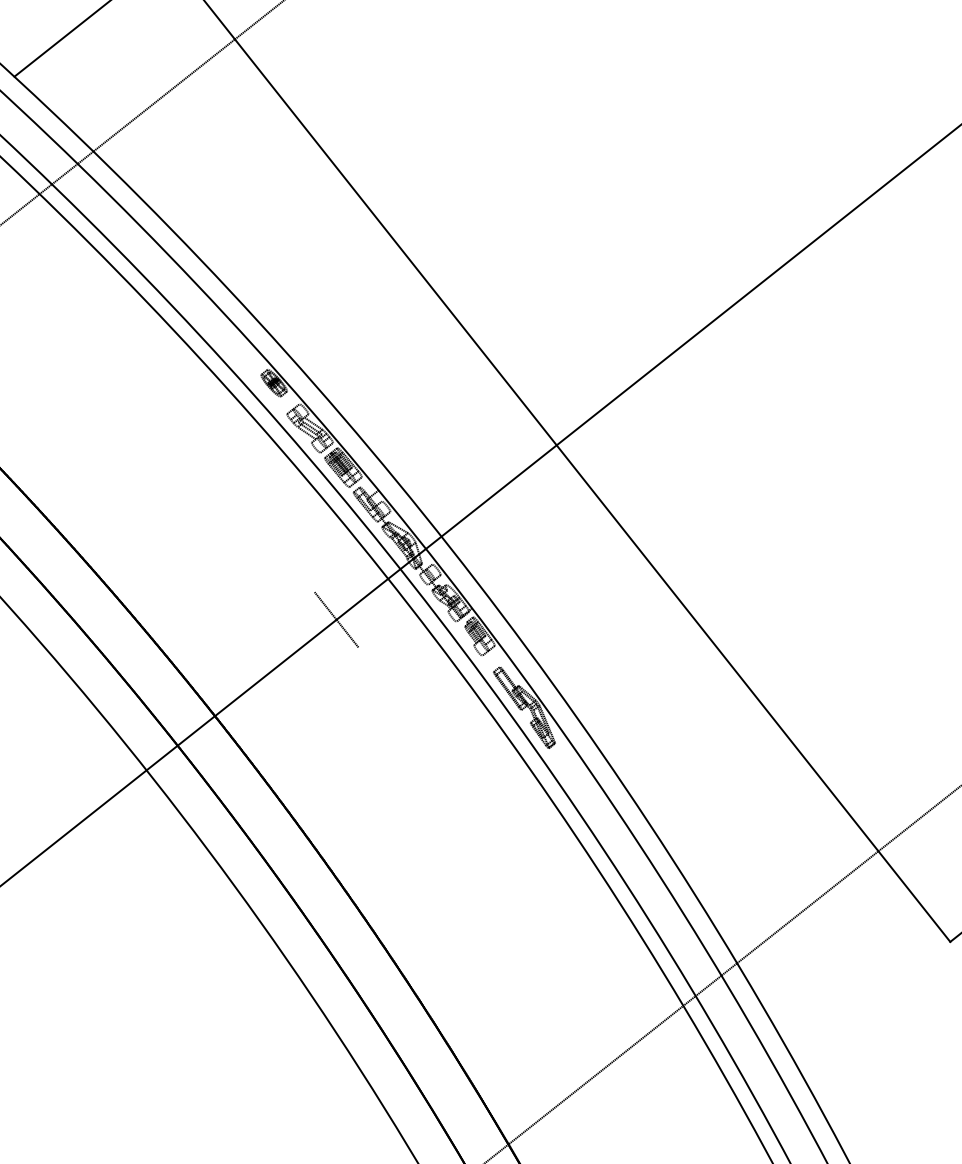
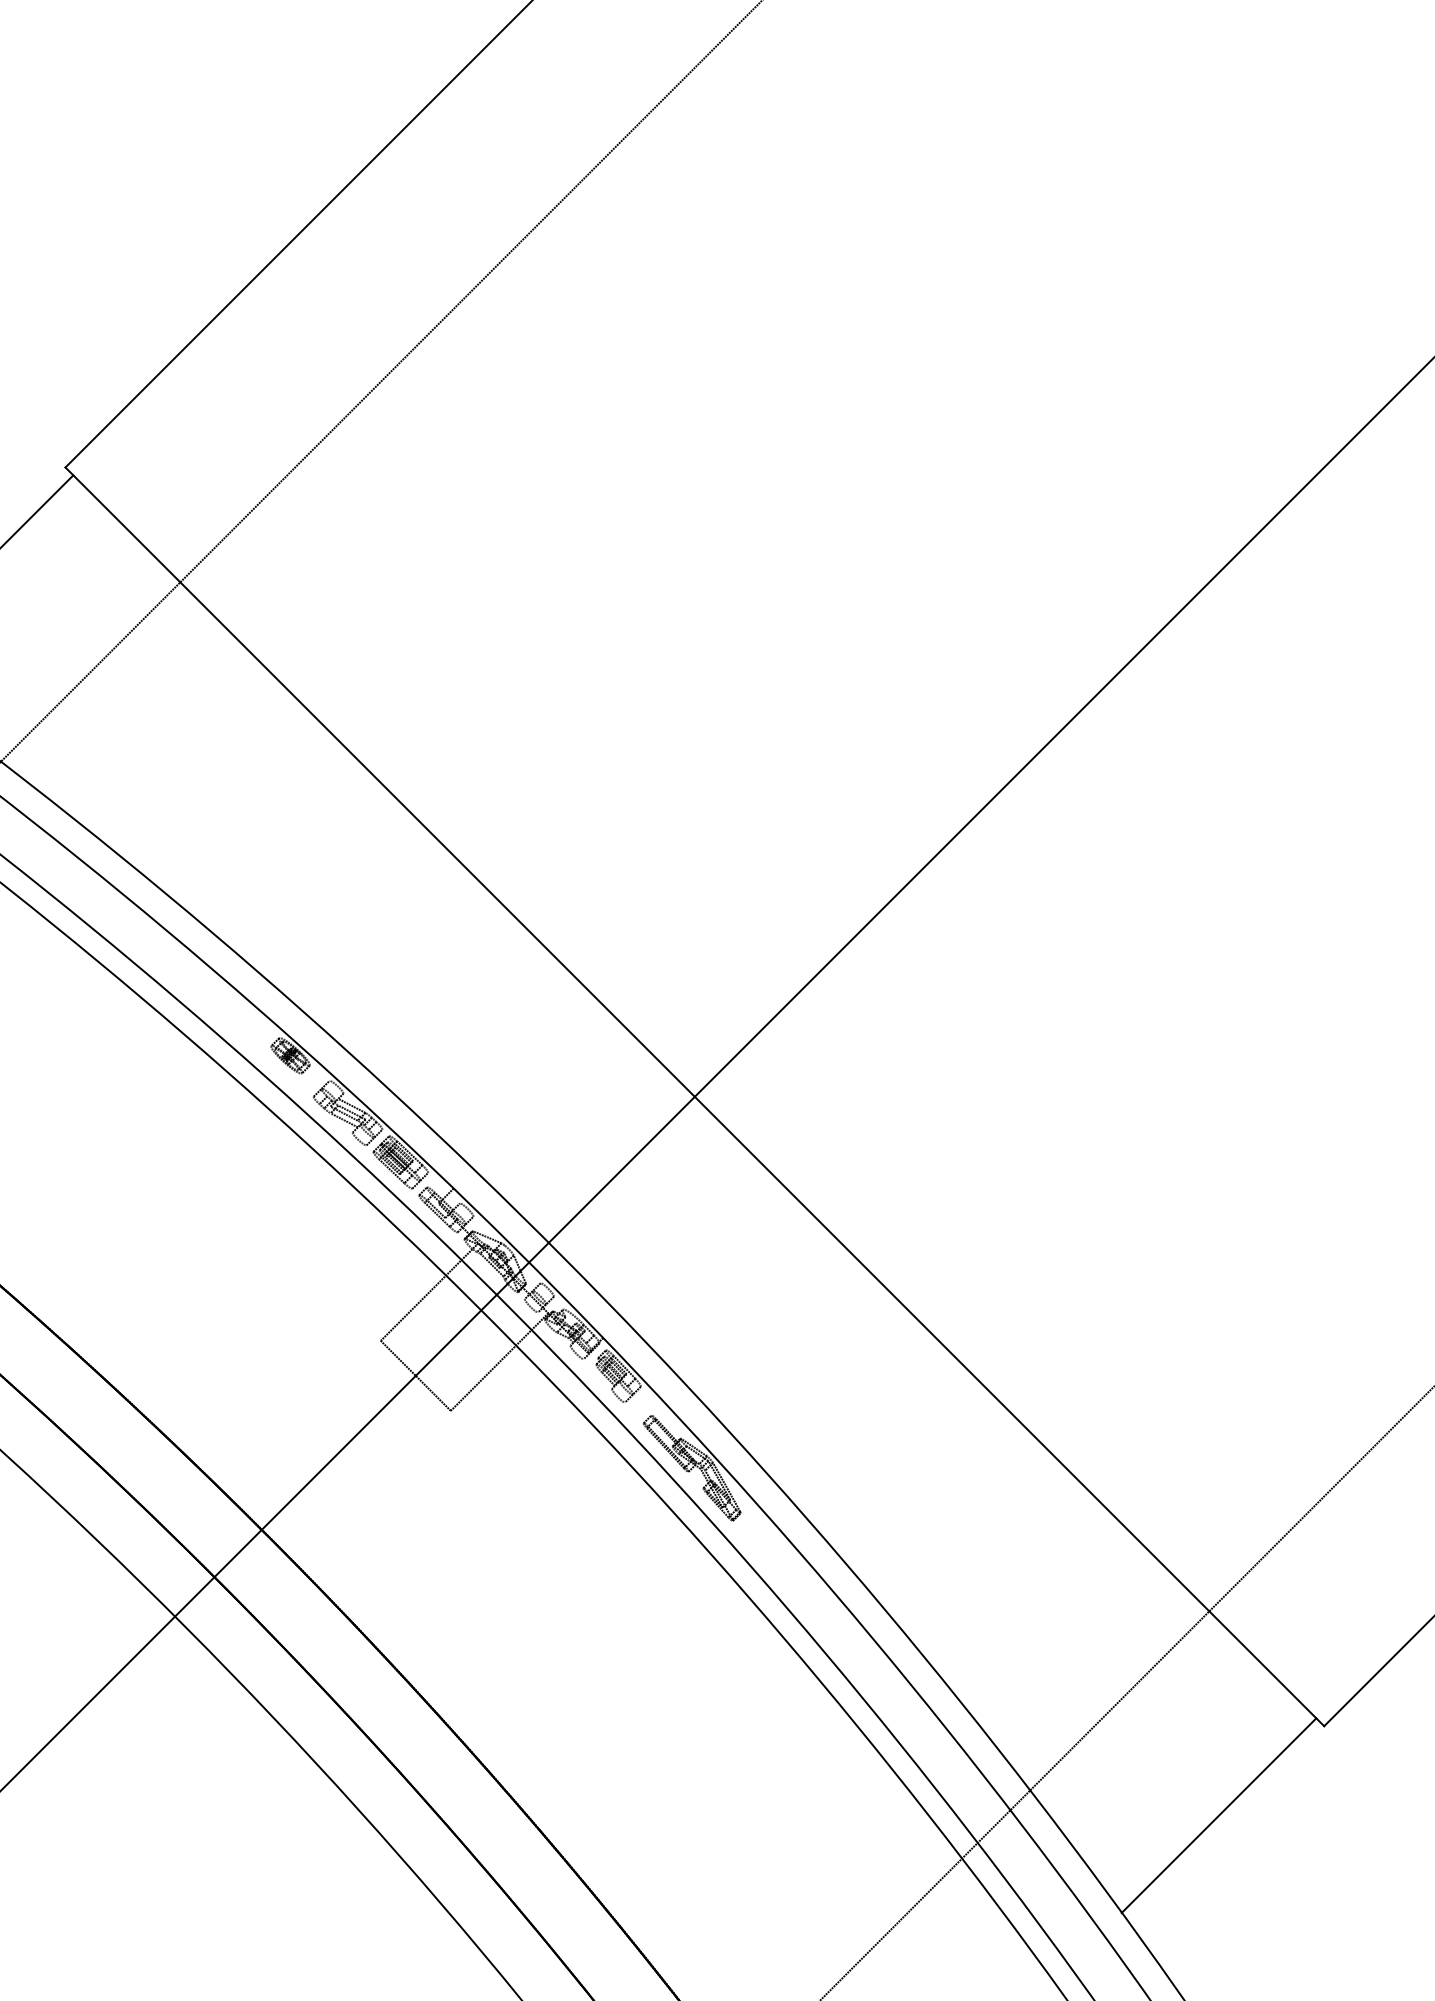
line: (353, 561) -> (429, 1291), added
line: (396, 616) -> (499, 1361), added
line: (868, 996) -> (1218, 1815), added

